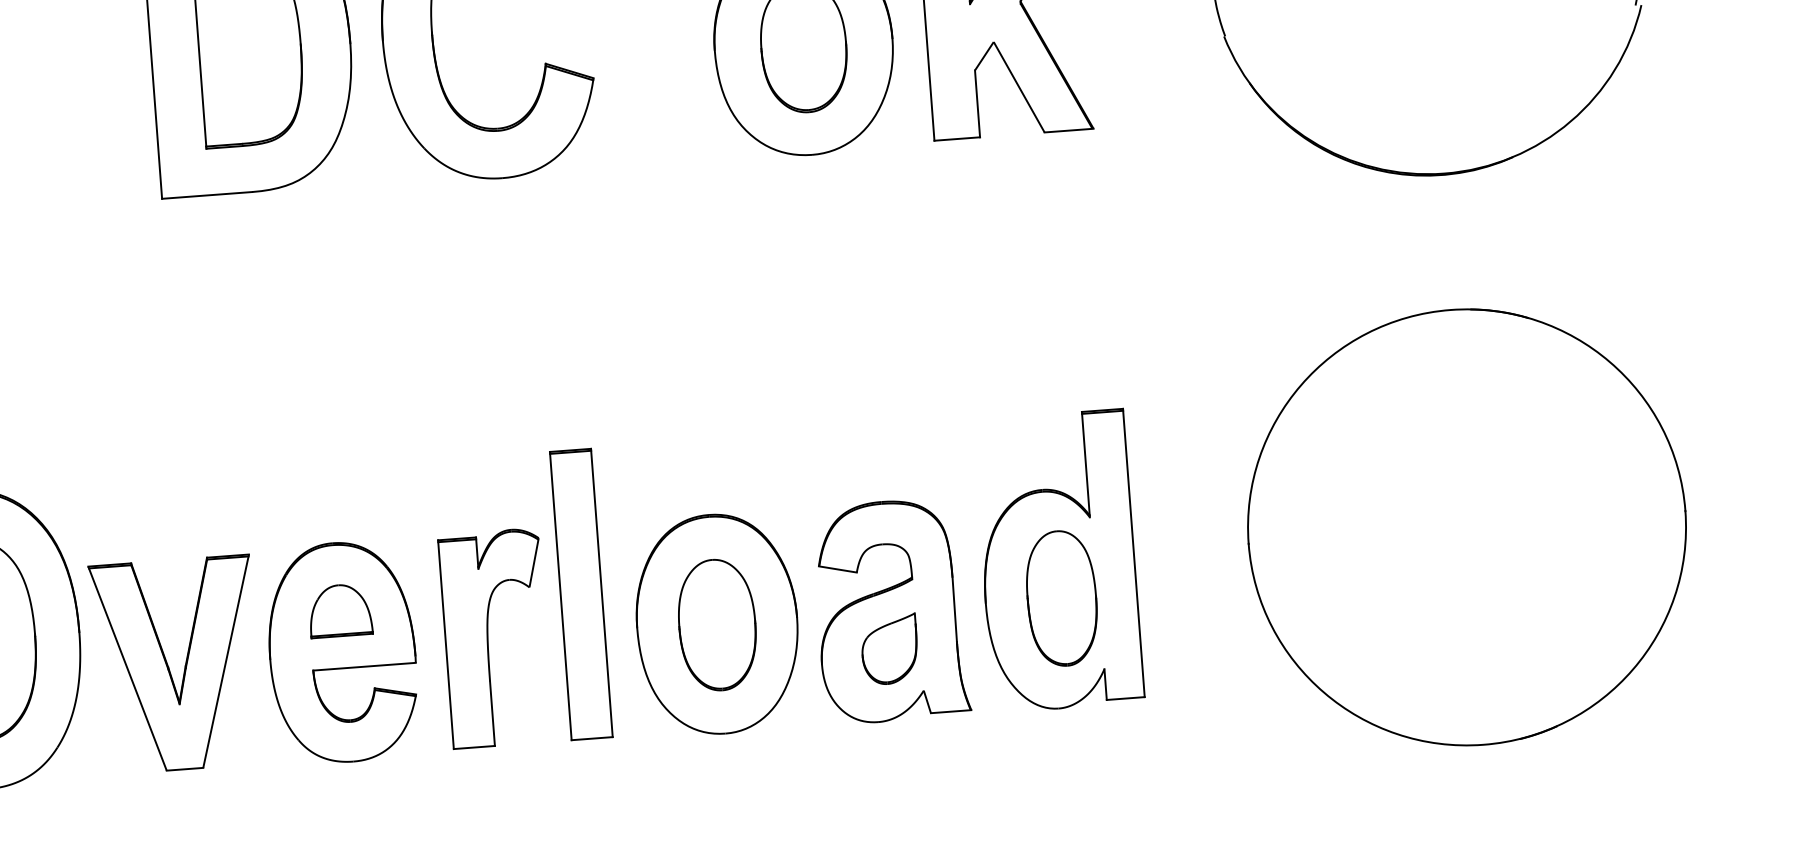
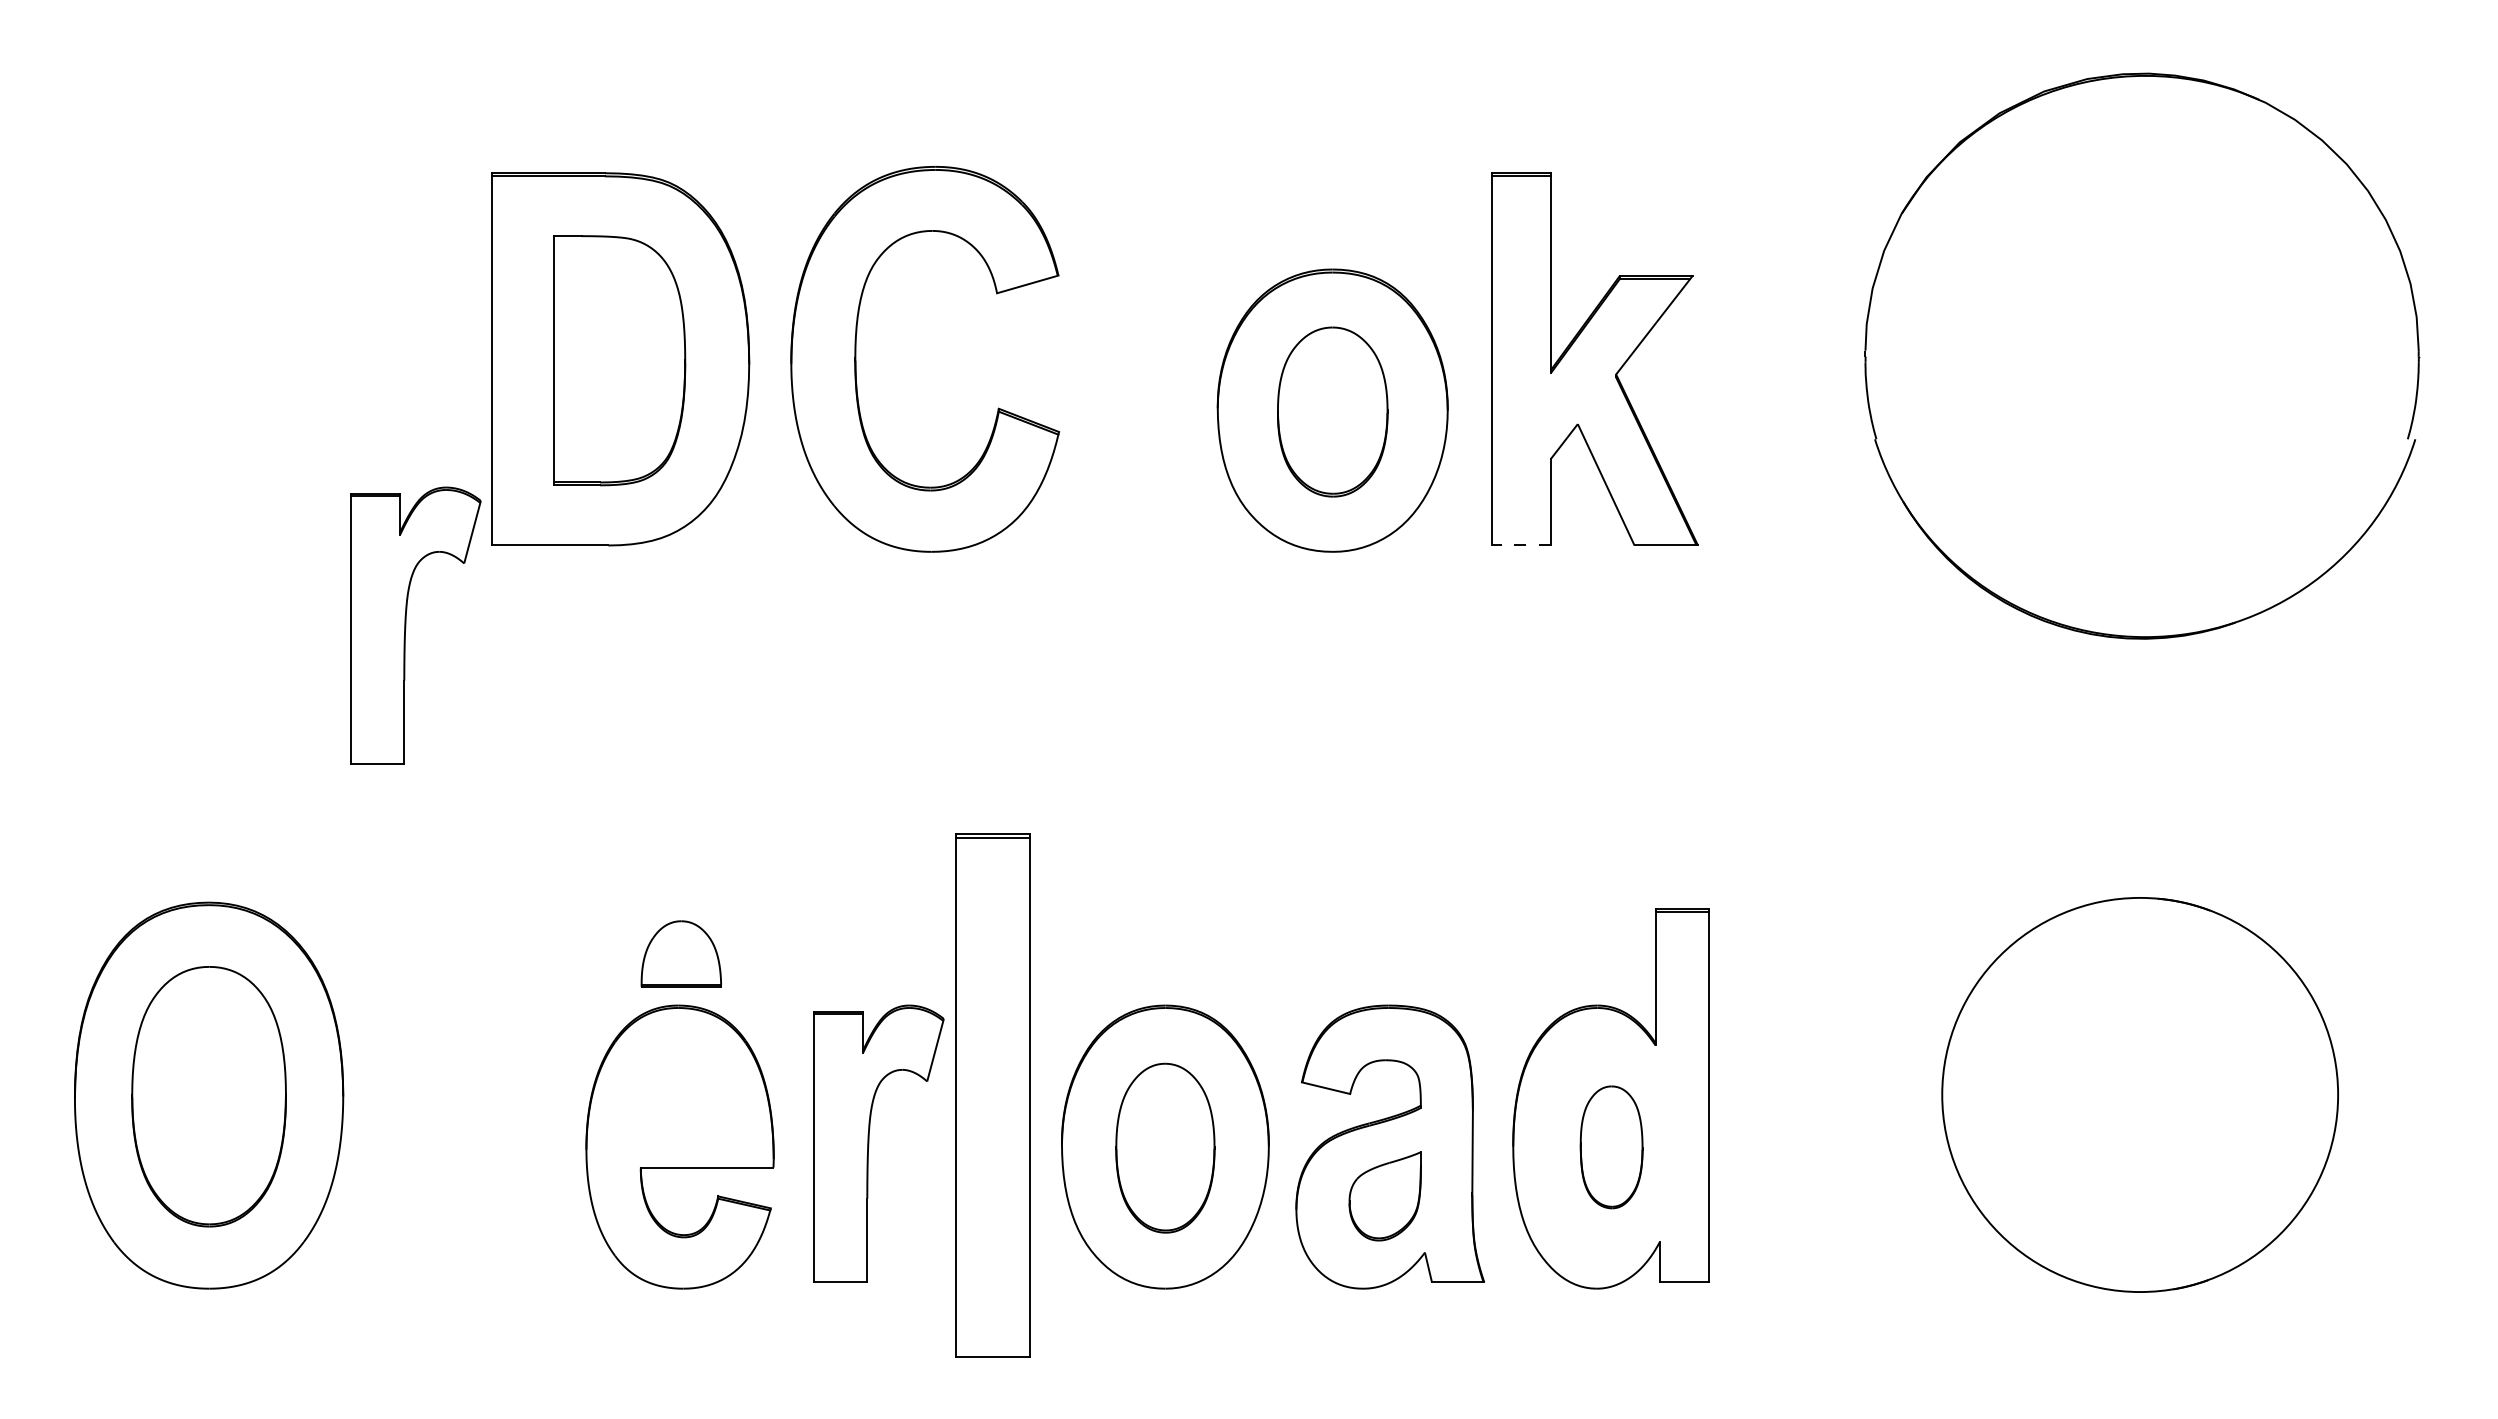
line: (957, 139) -> (1521, 545), solid -> dashed
part: (100, 265) -> (406, 625), added
part: (1466, 527) -> (2139, 1094), size x0.7
part: (581, 594) -> (993, 1095), size x1.4
part: (1061, 598) -> (1611, 1147), size x0.7
part: (339, 610) -> (680, 953), moved
part: (169, 667) -> (455, 1149), removed

